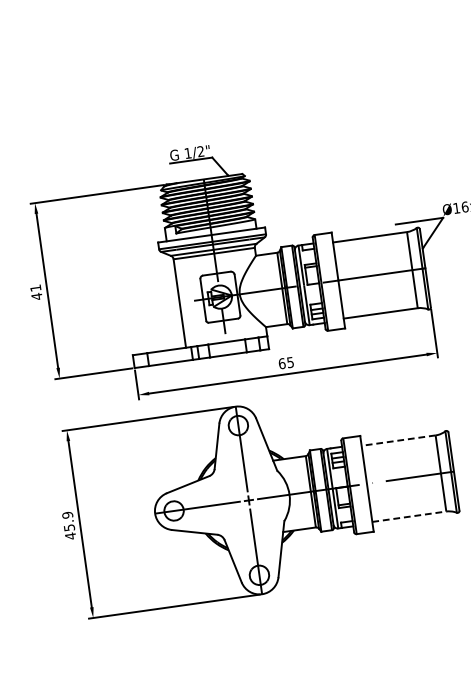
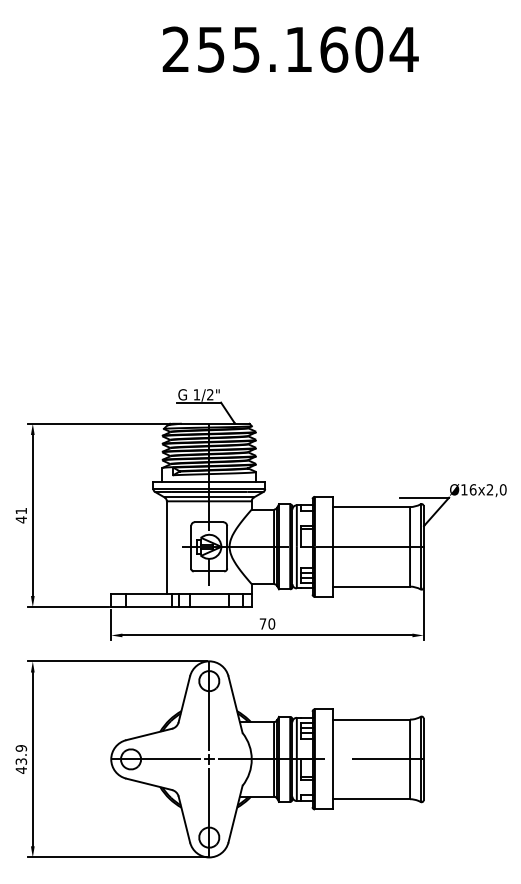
text: (286, 362) -> (267, 623), 65 -> 70
line: (398, 440) -> (371, 719), dashed -> solid
line: (409, 517) -> (371, 799), dashed -> solid
text: (68, 527) -> (20, 761), 45.9 -> 43.9

